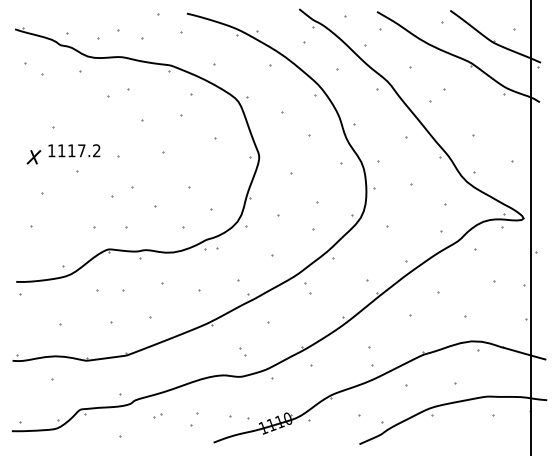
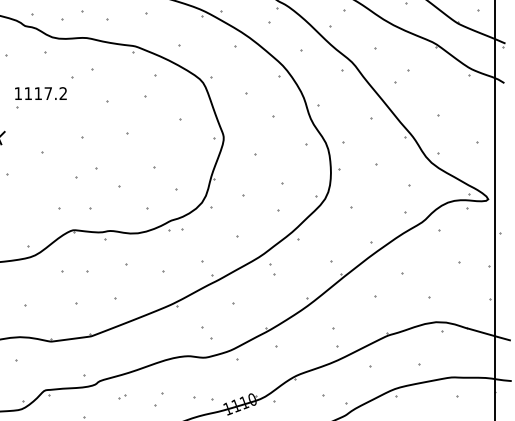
text: (74, 150) -> (41, 93), moved
part: (242, 351) -> (207, 332), size x1.6

